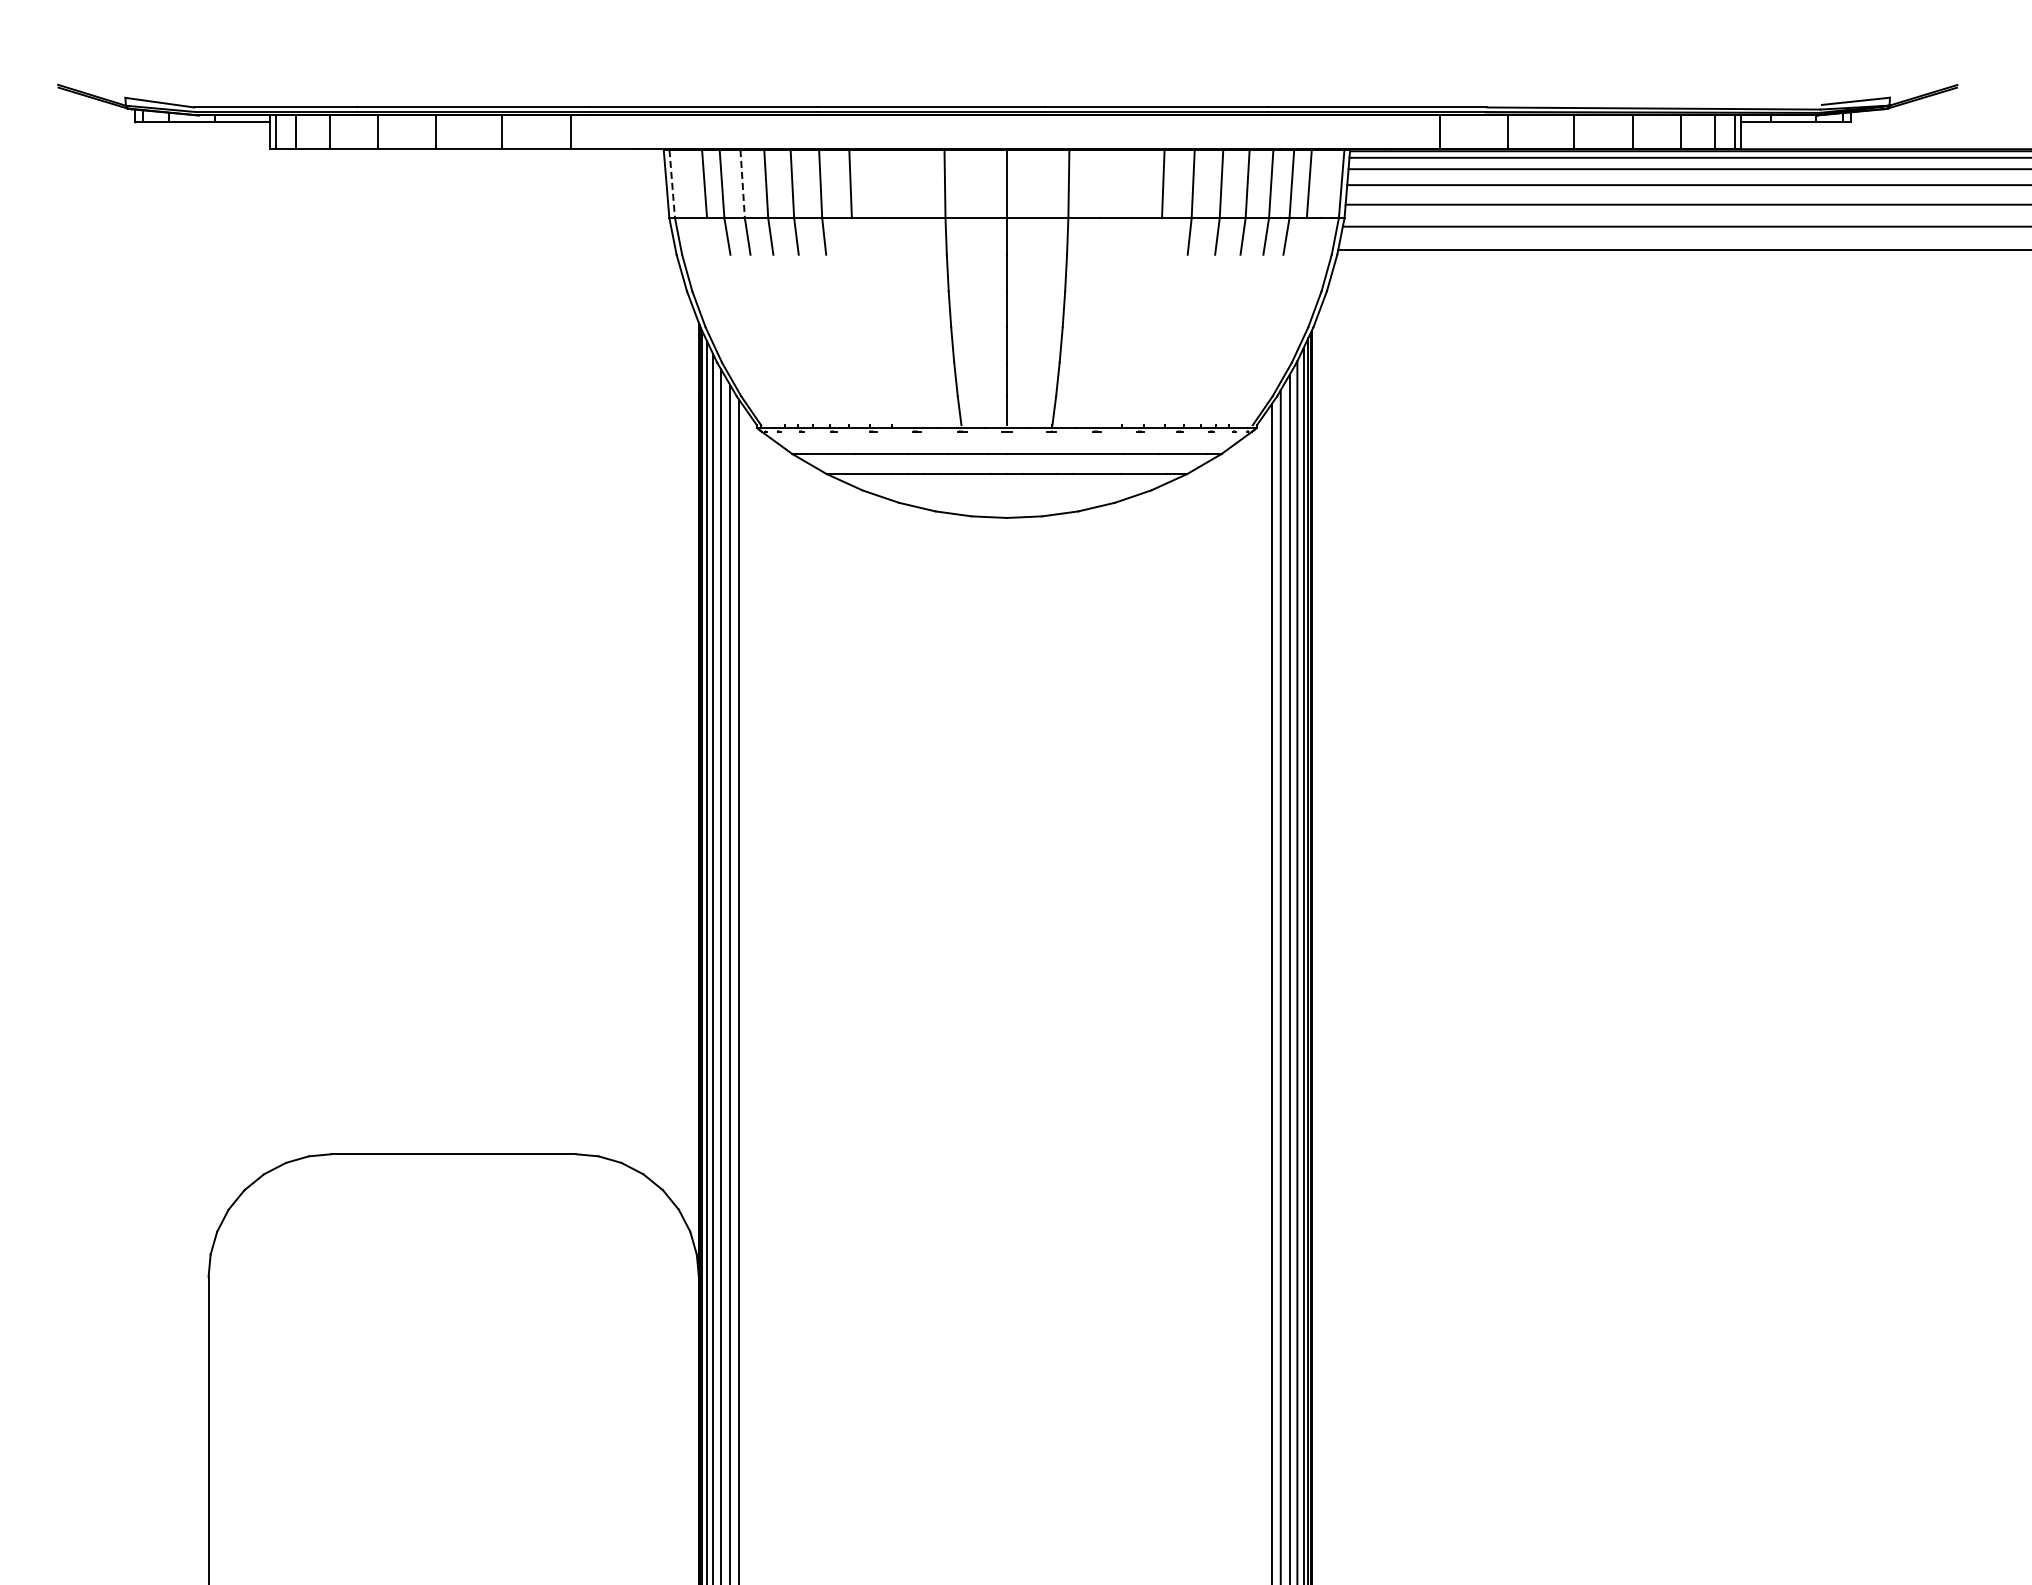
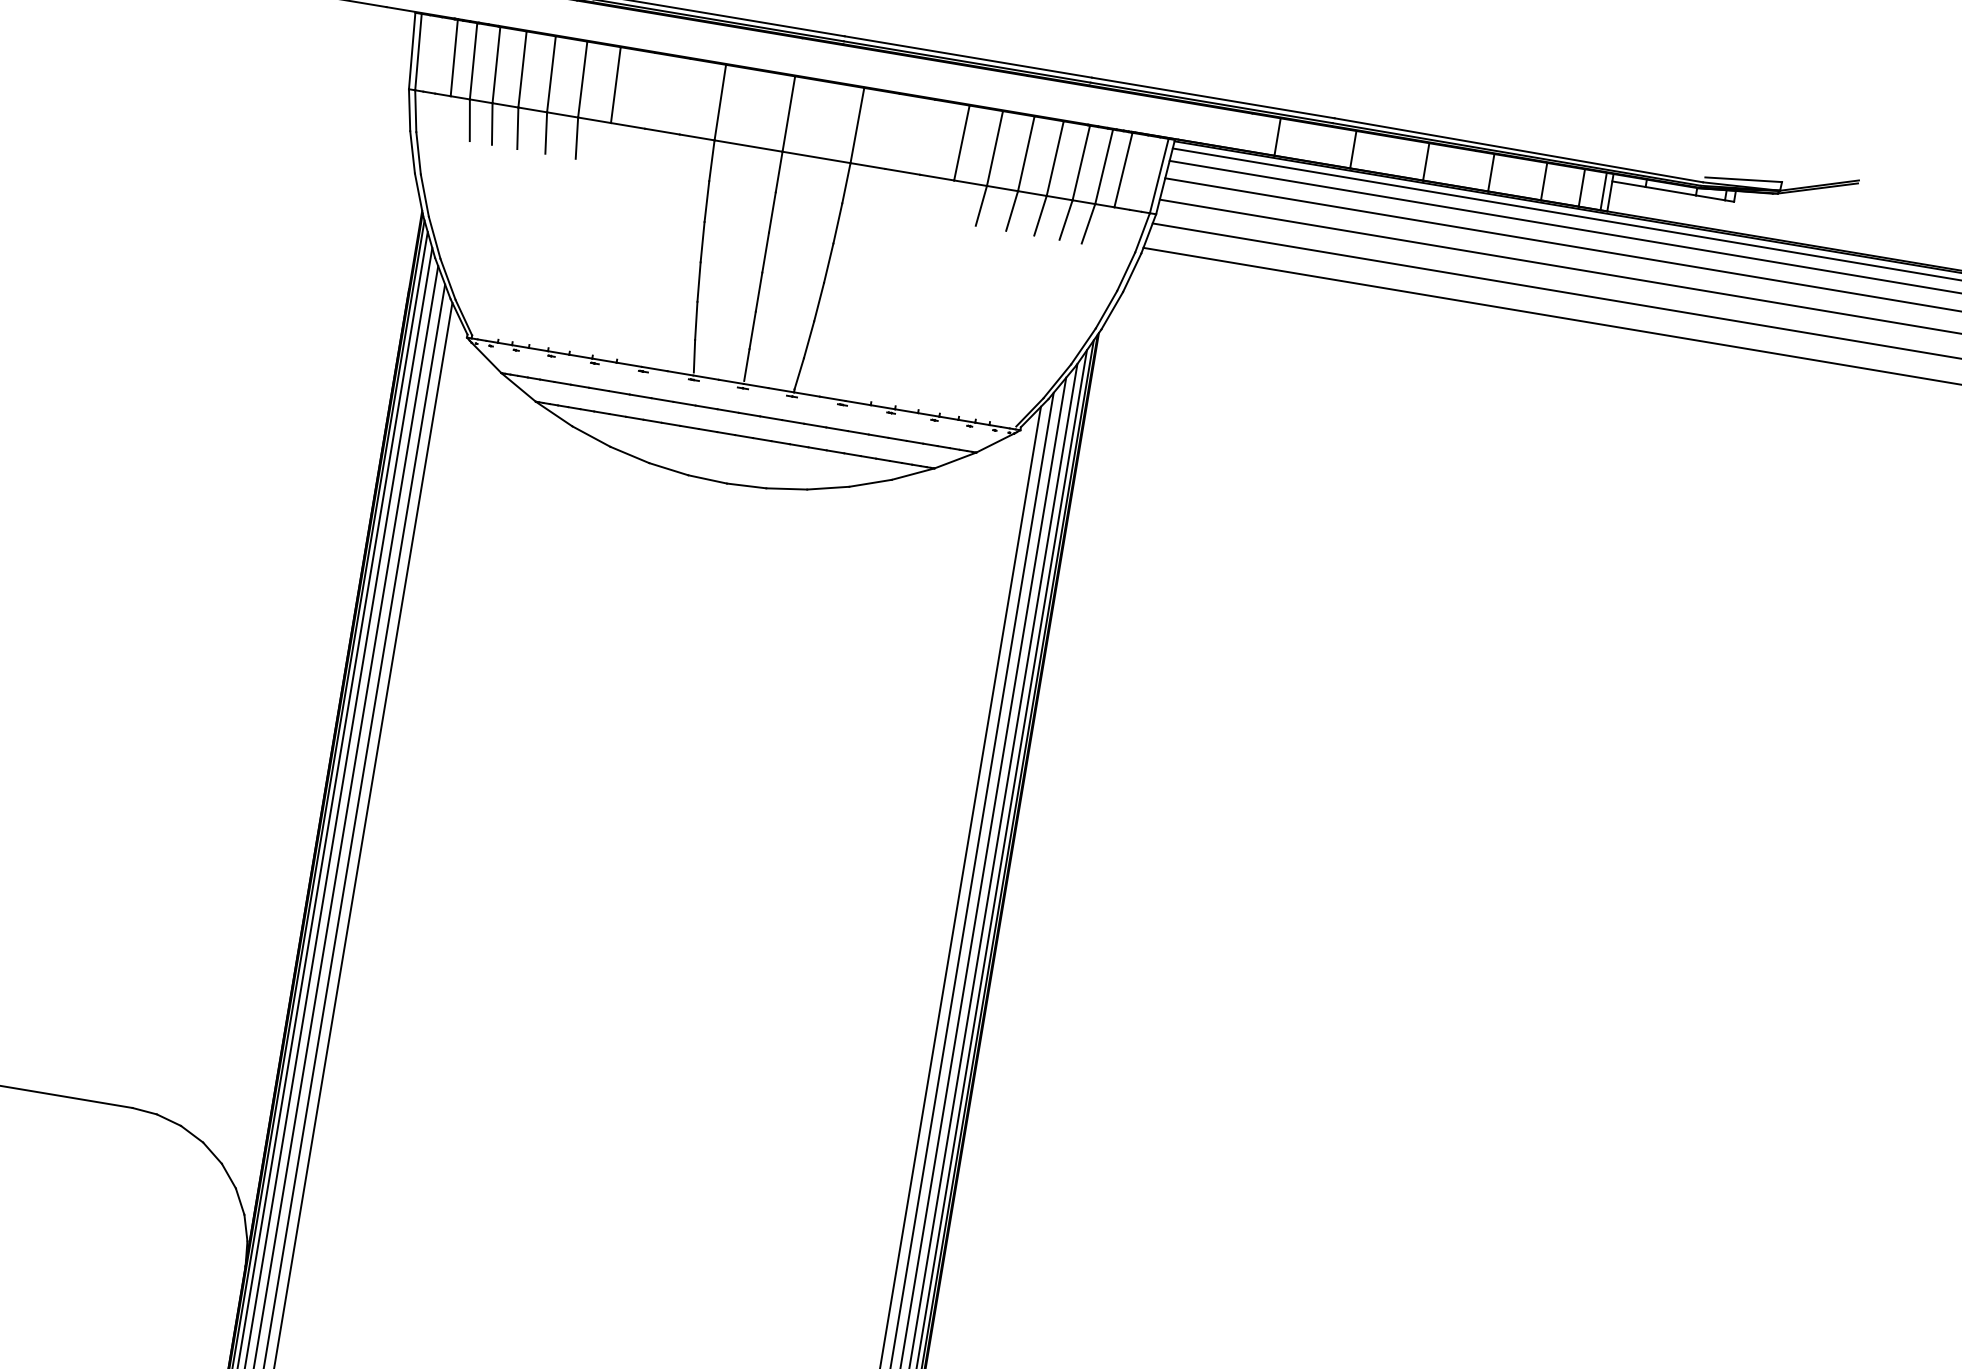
line: (672, 184) -> (418, 52), dashed -> solid
line: (742, 184) -> (496, 65), dashed -> solid

